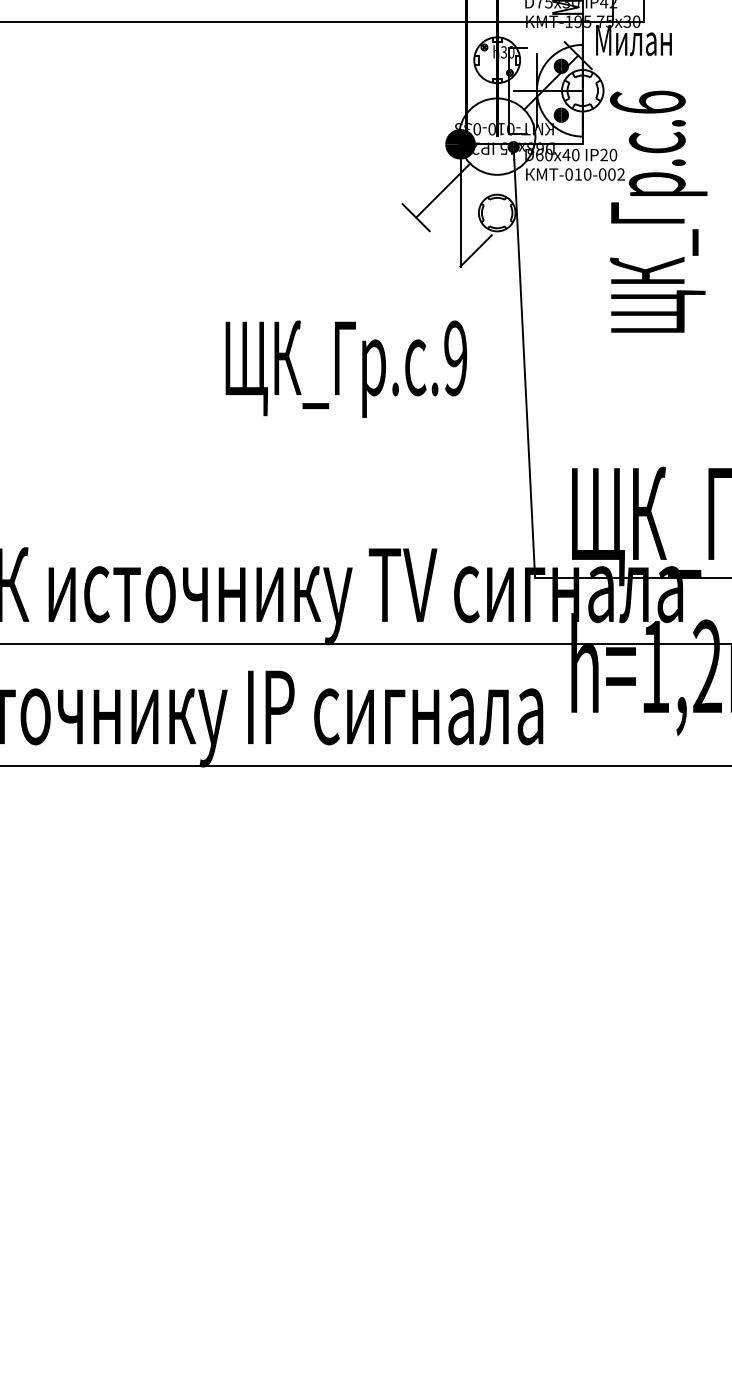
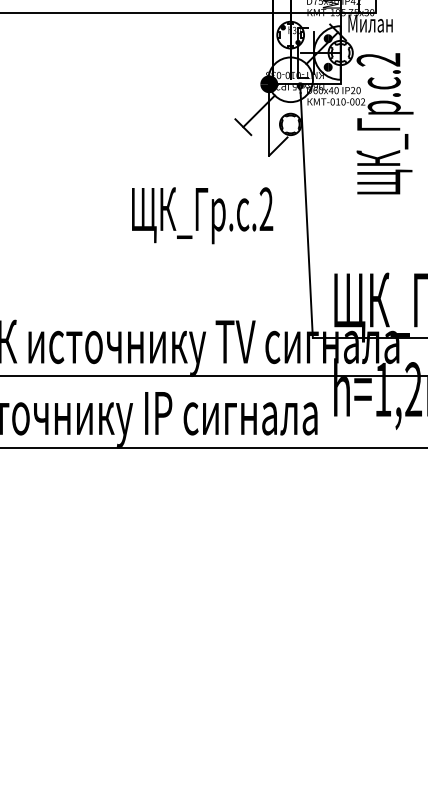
text: (647, 101) -> (378, 59), .6 -> .2
text: (455, 358) -> (266, 209), .9 -> .2

